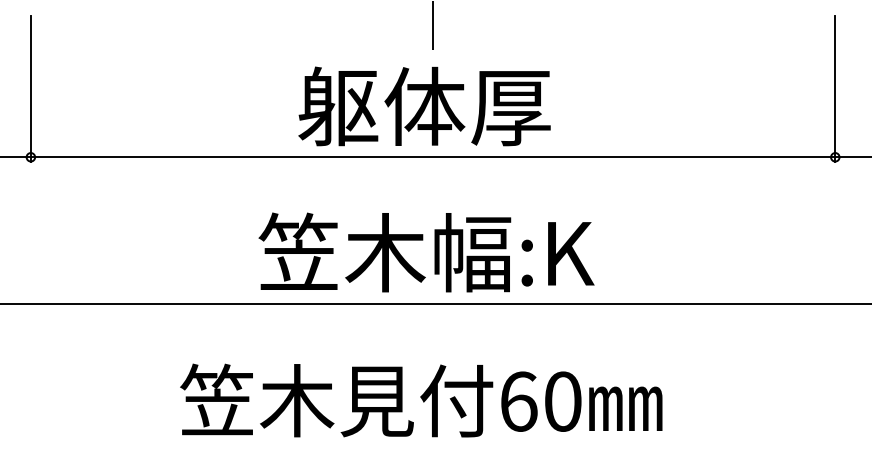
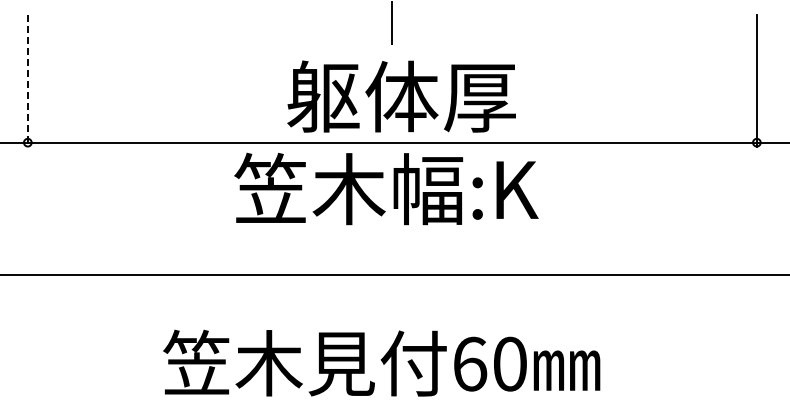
line: (30, 89) -> (27, 81), solid -> dashed
text: (424, 106) -> (401, 96), moved
text: (426, 251) -> (386, 188), moved

